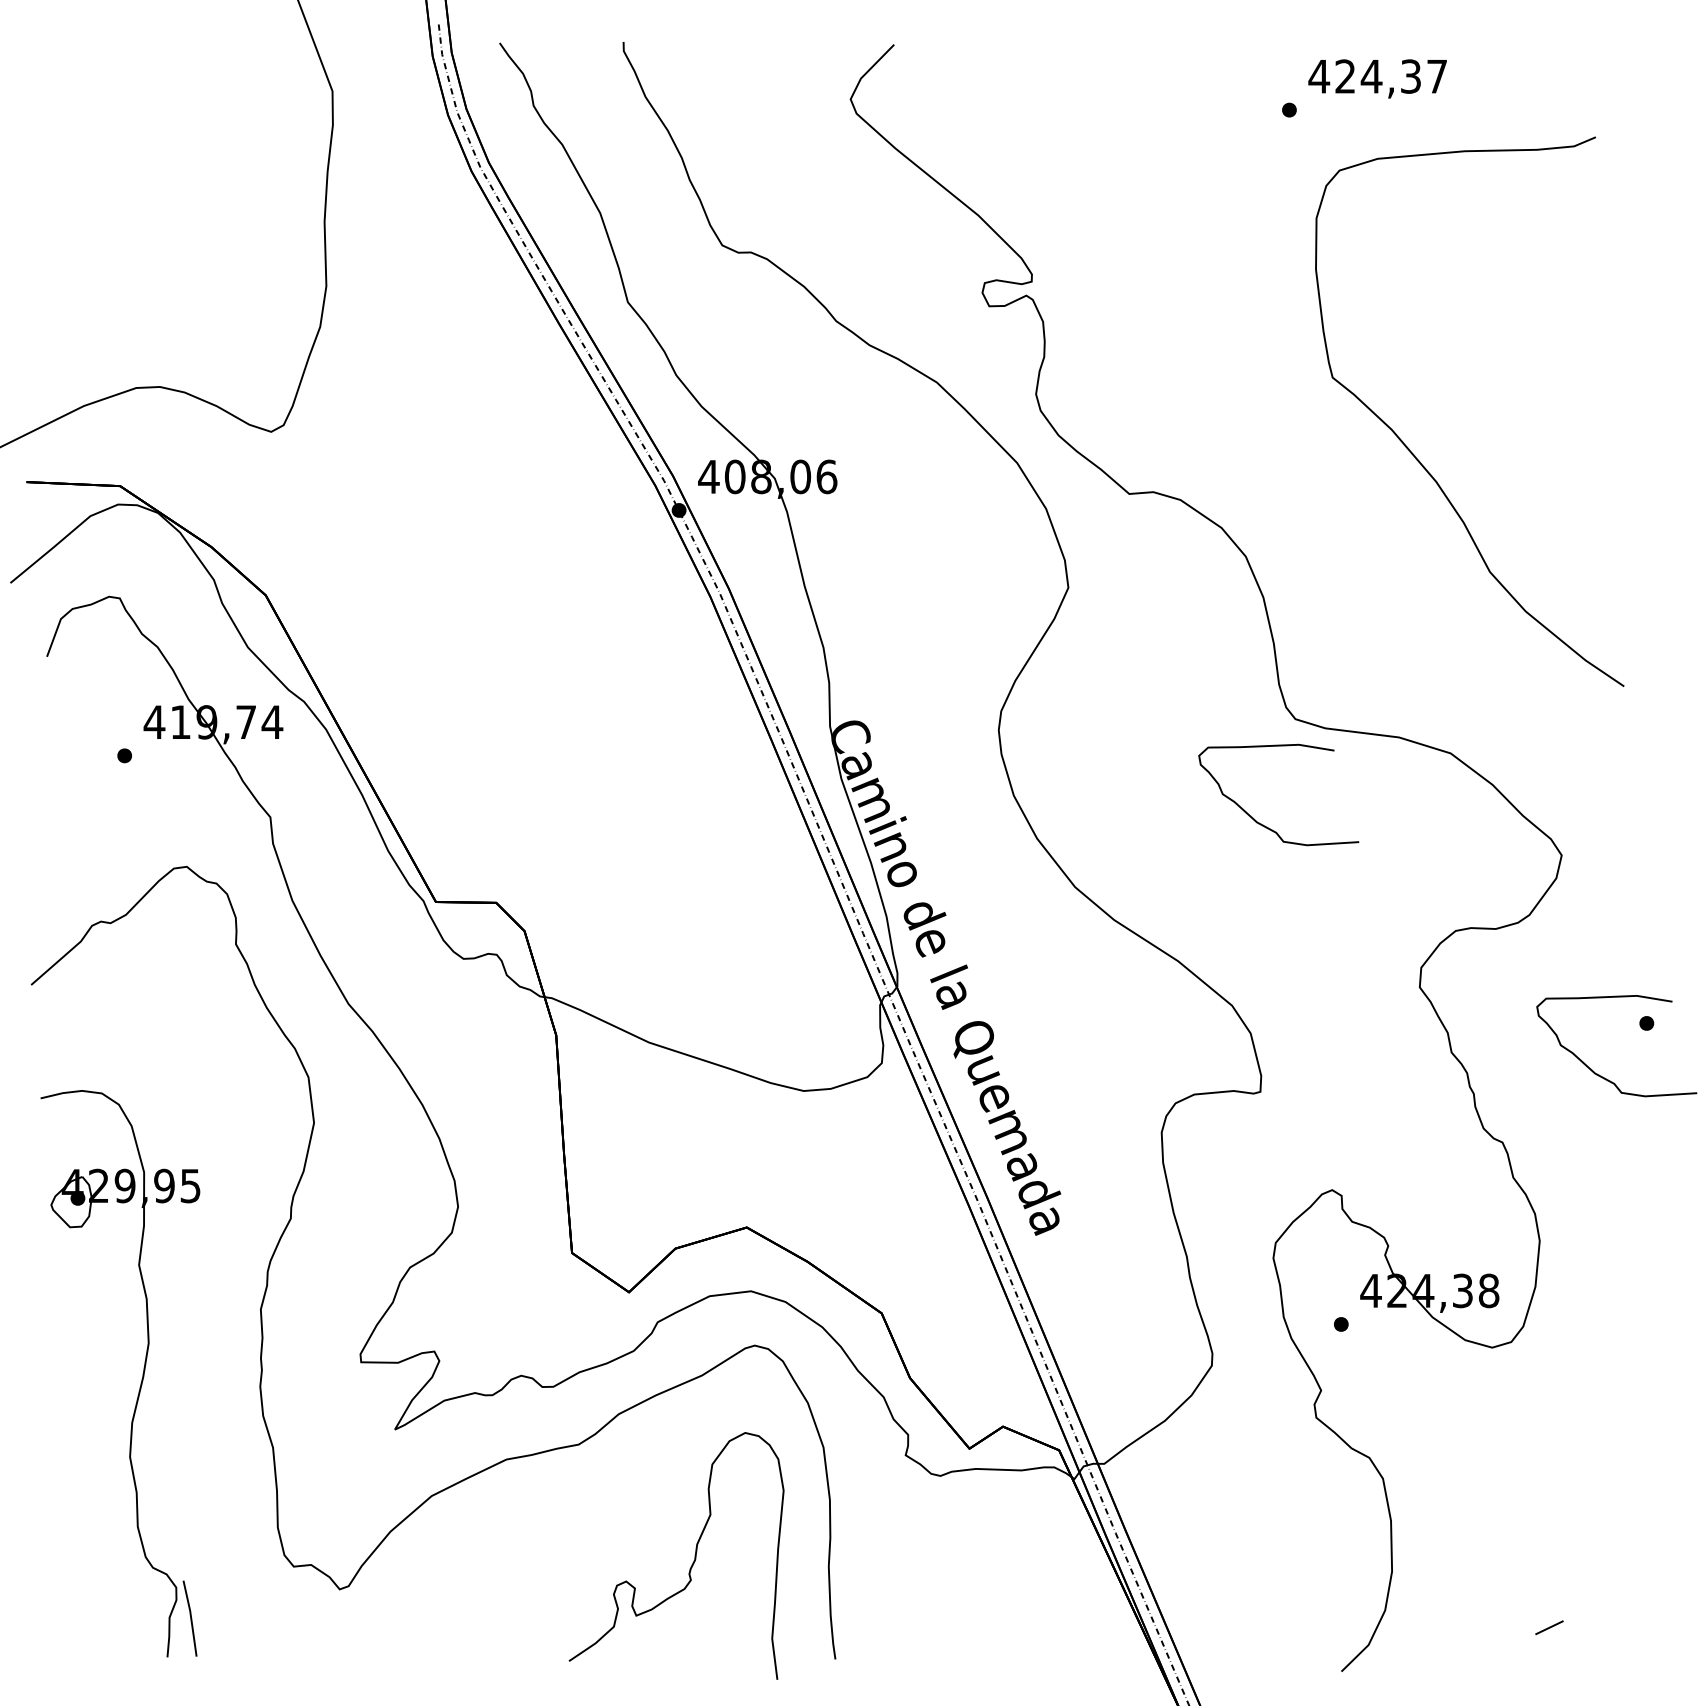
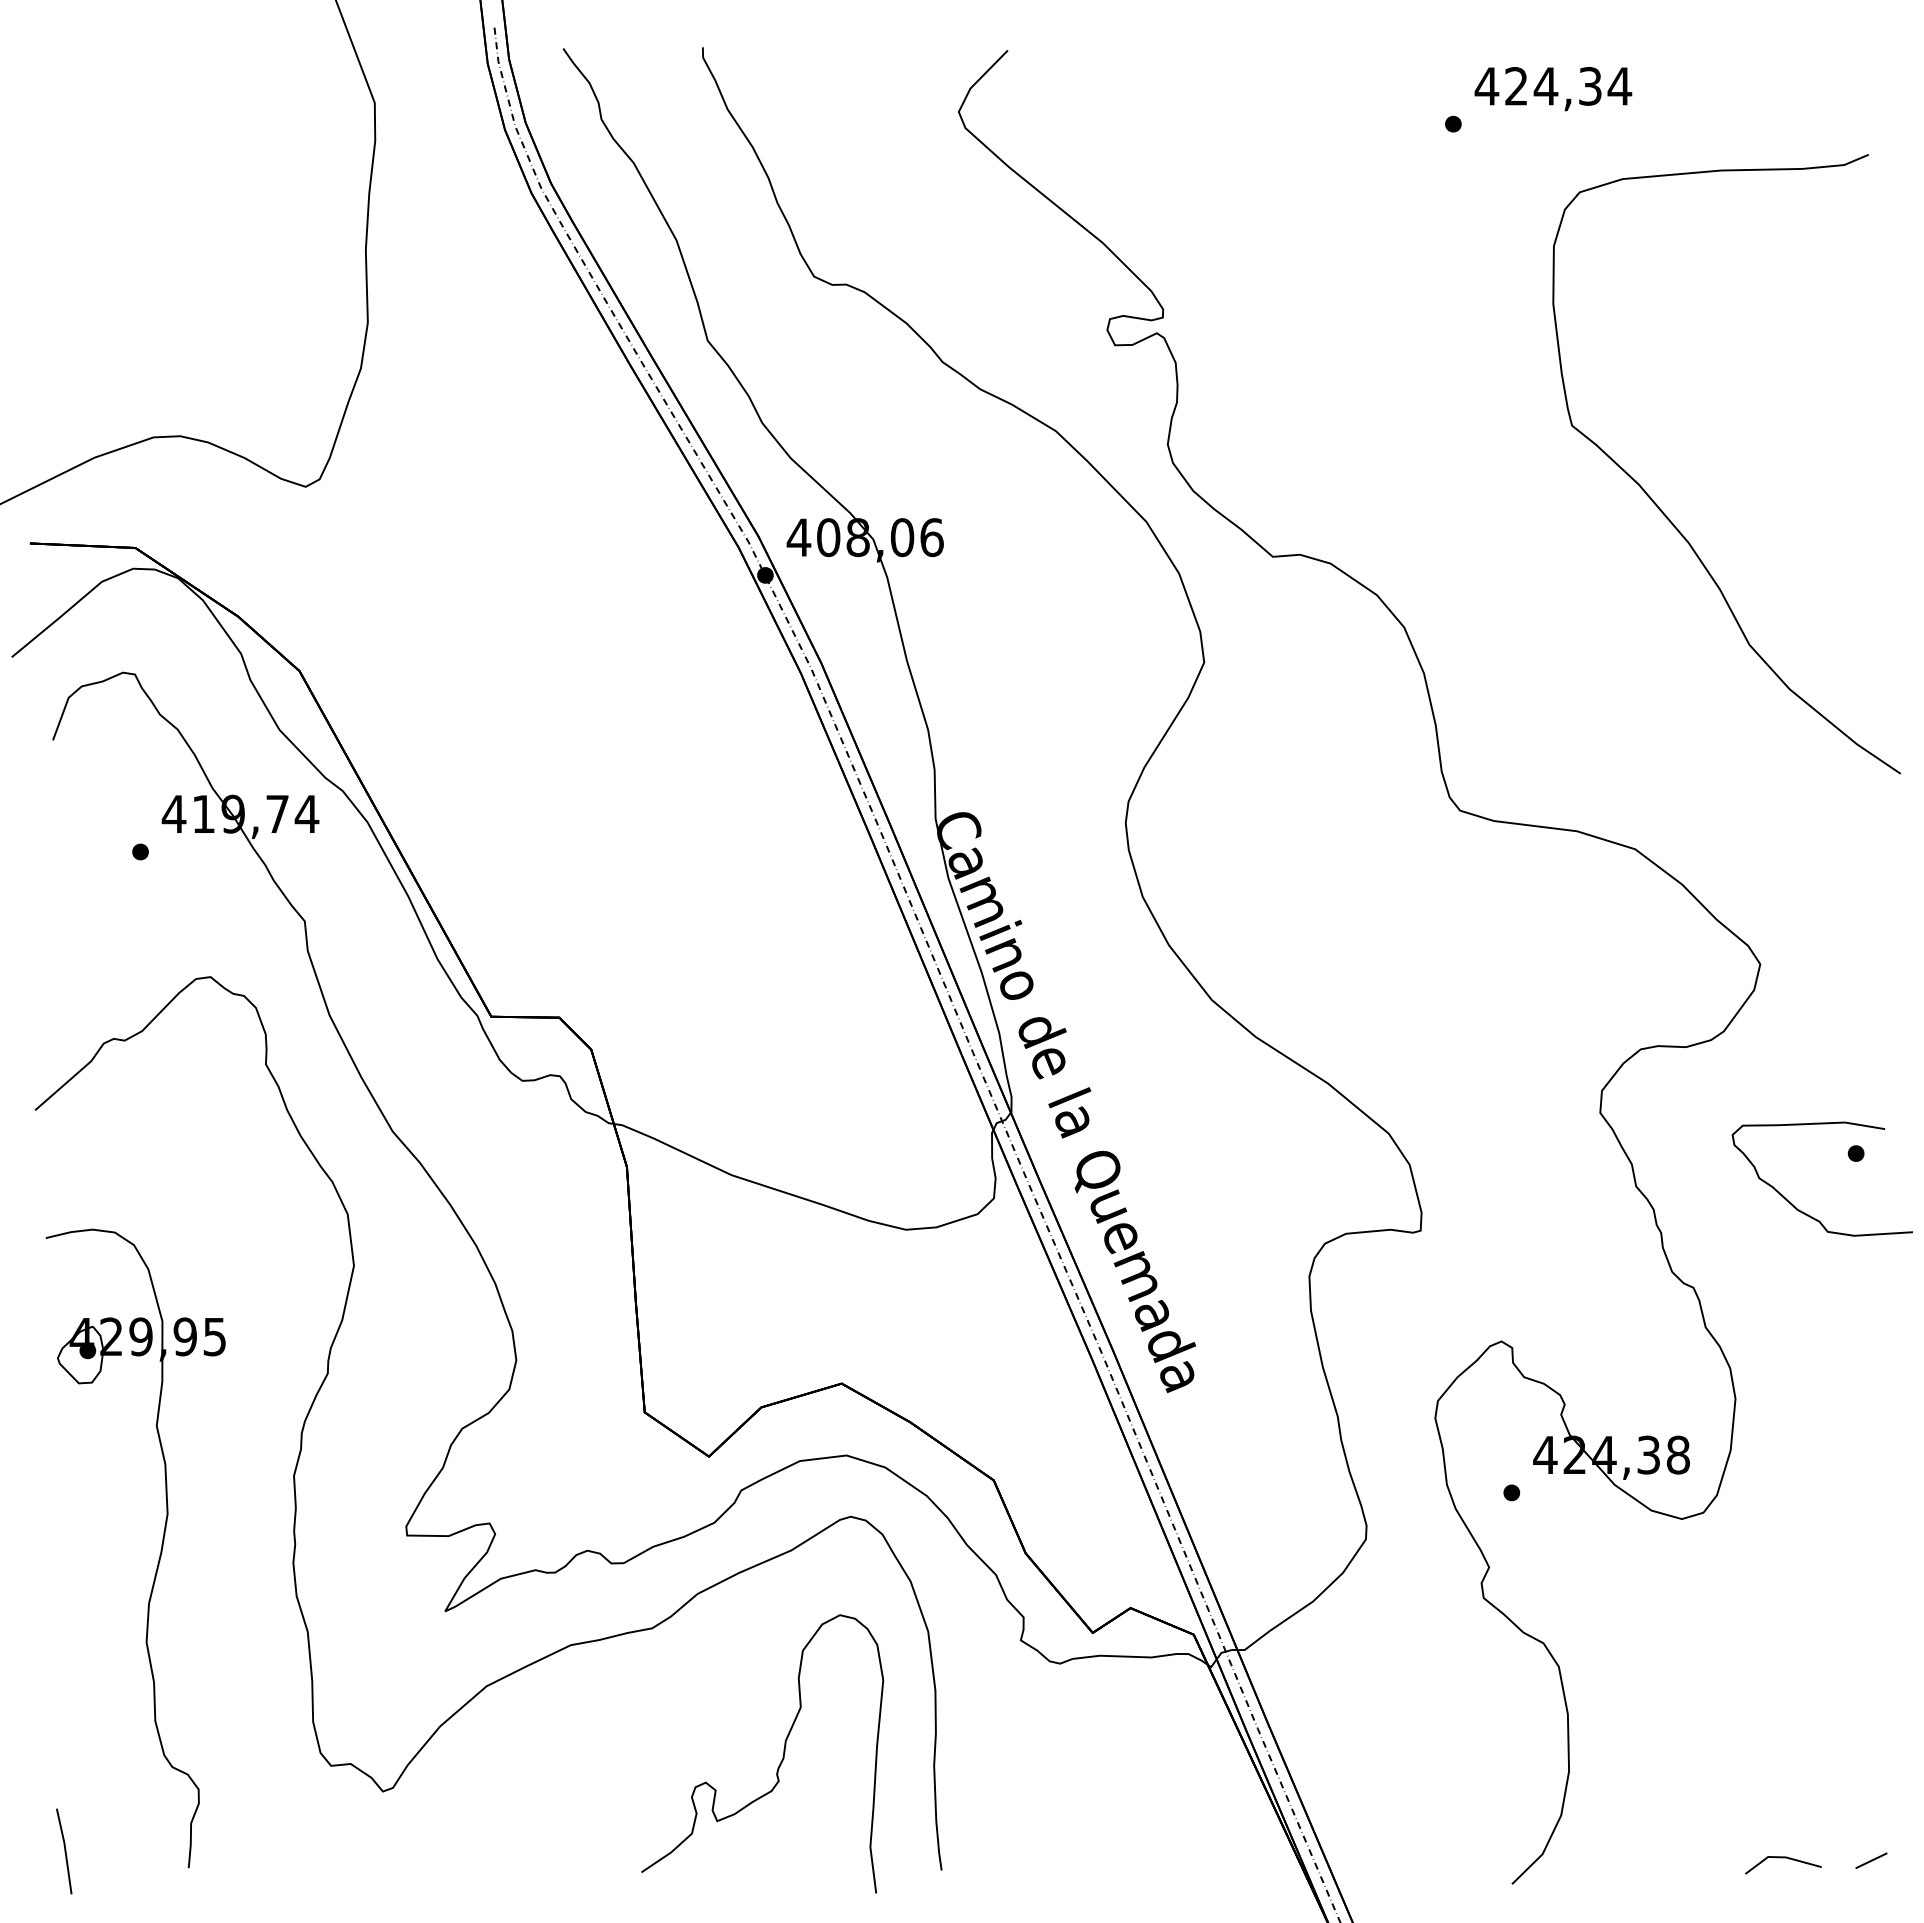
text: (1436, 76) -> (1619, 86), 424,37 -> 424,34
curve: (1419, 459) -> (1669, 518), moved
curve: (1260, 822) -> (1420, 927), removed
line: (190, 1618) -> (64, 1851), moved
line: (1549, 1627) -> (1871, 1860), moved
line: (1582, 1648) -> (1783, 1858), added

